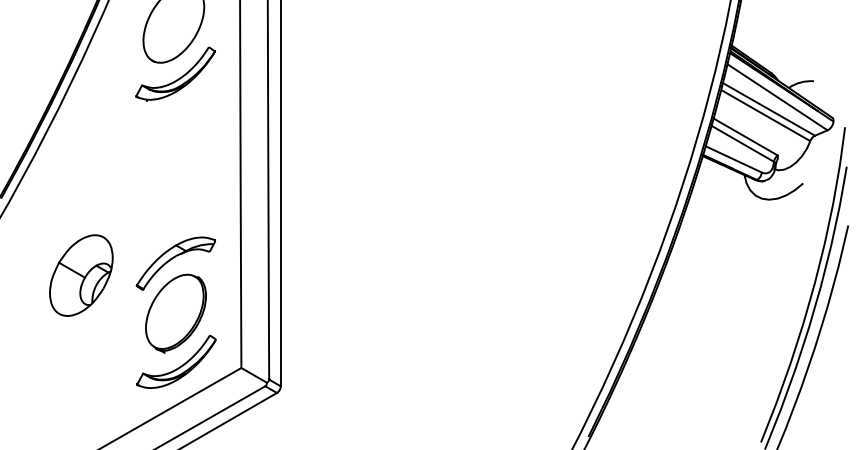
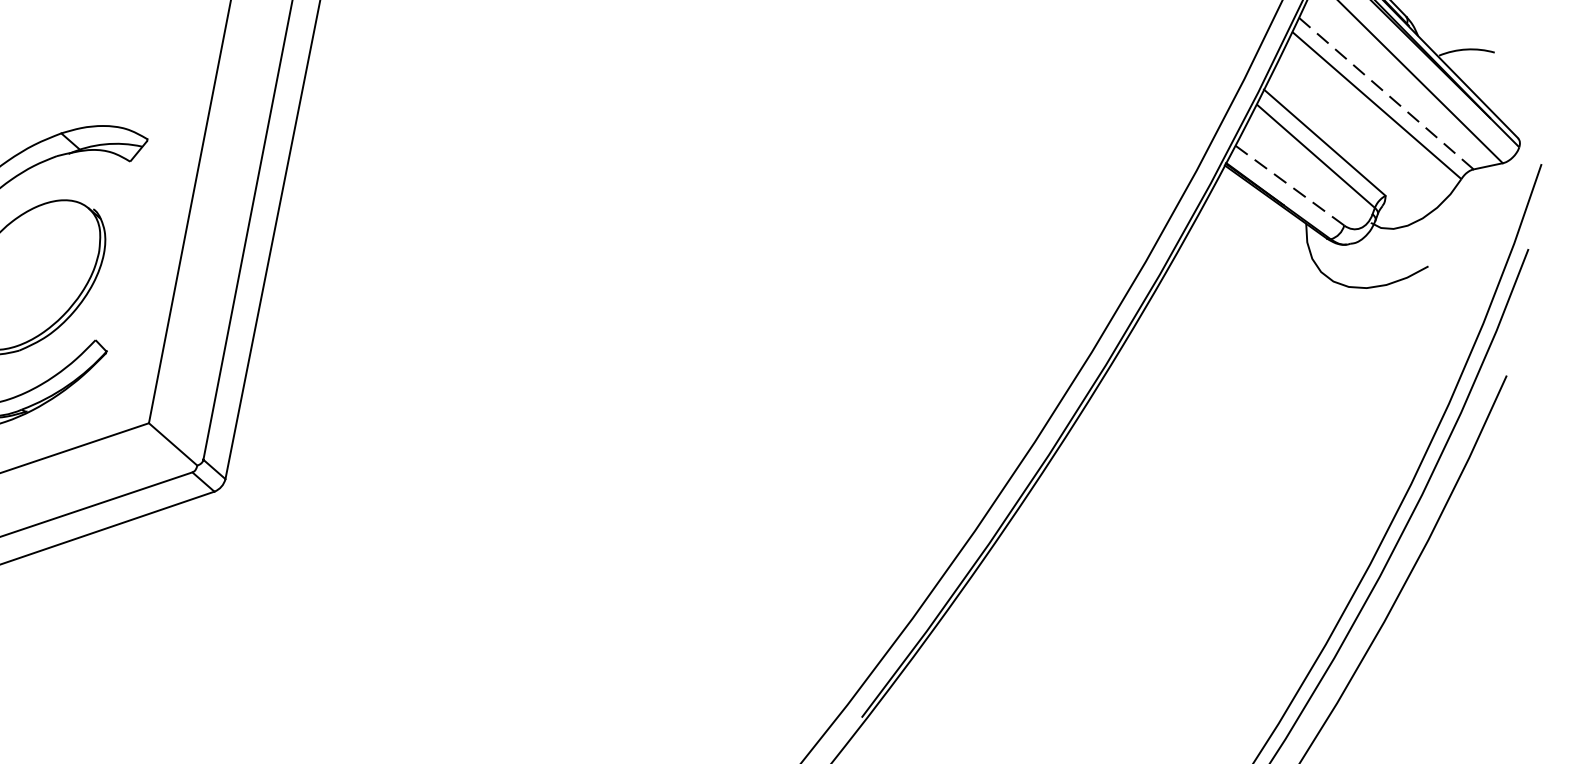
line: (769, 109) -> (1387, 94), solid -> dashed
line: (733, 159) -> (1289, 185), solid -> dashed

